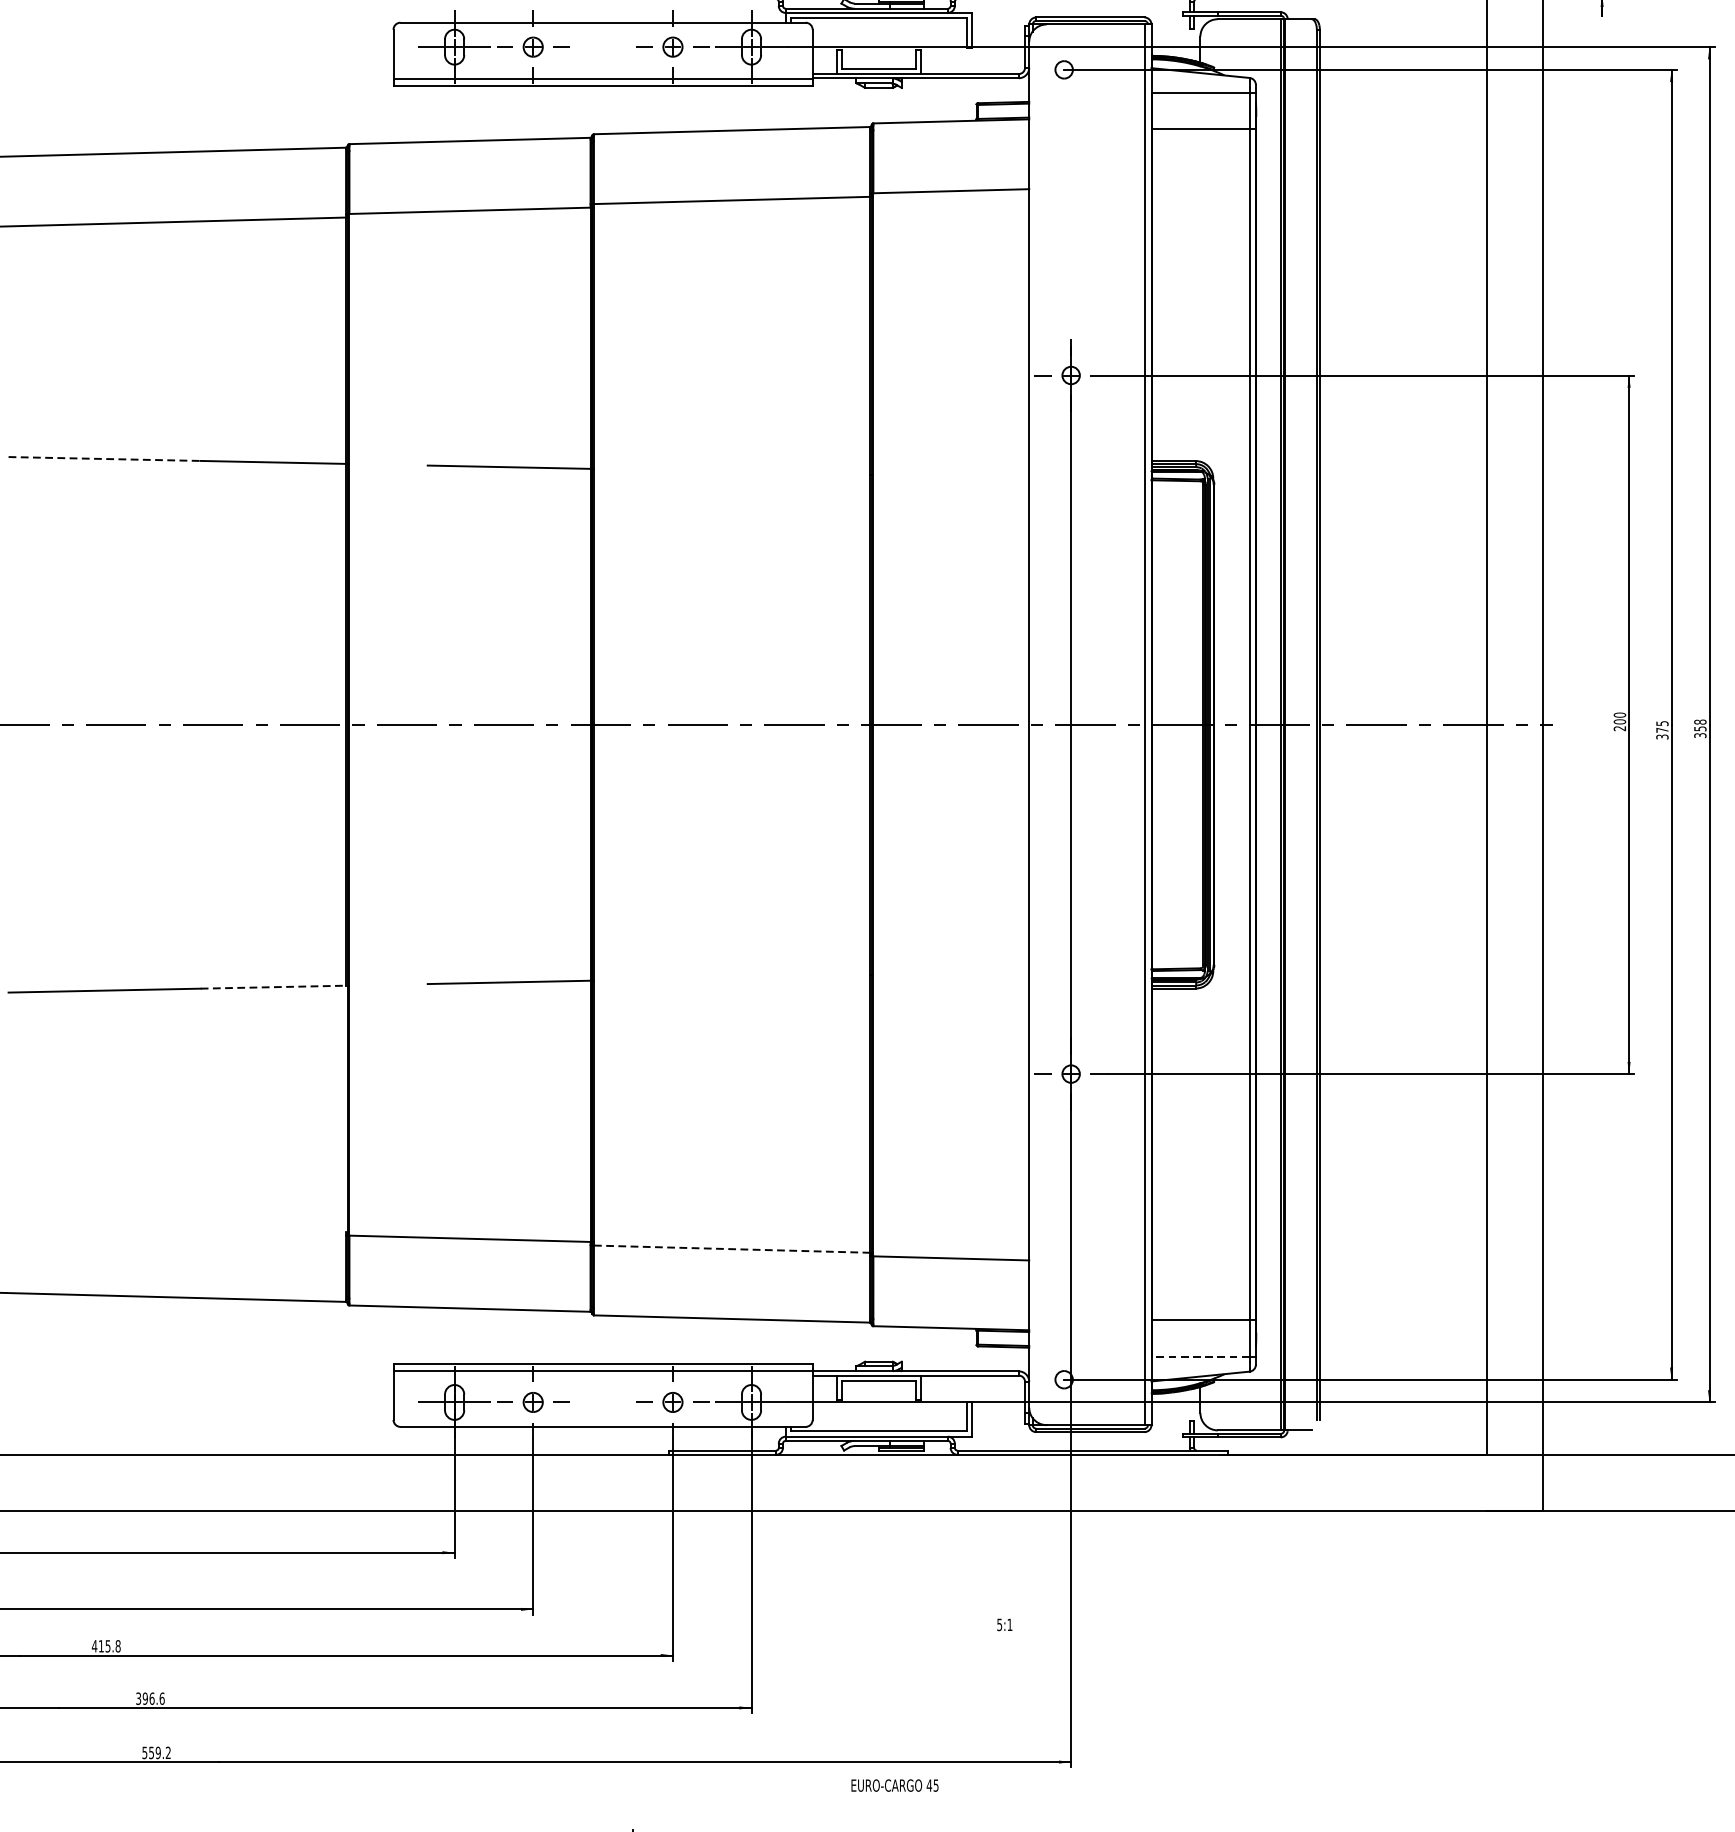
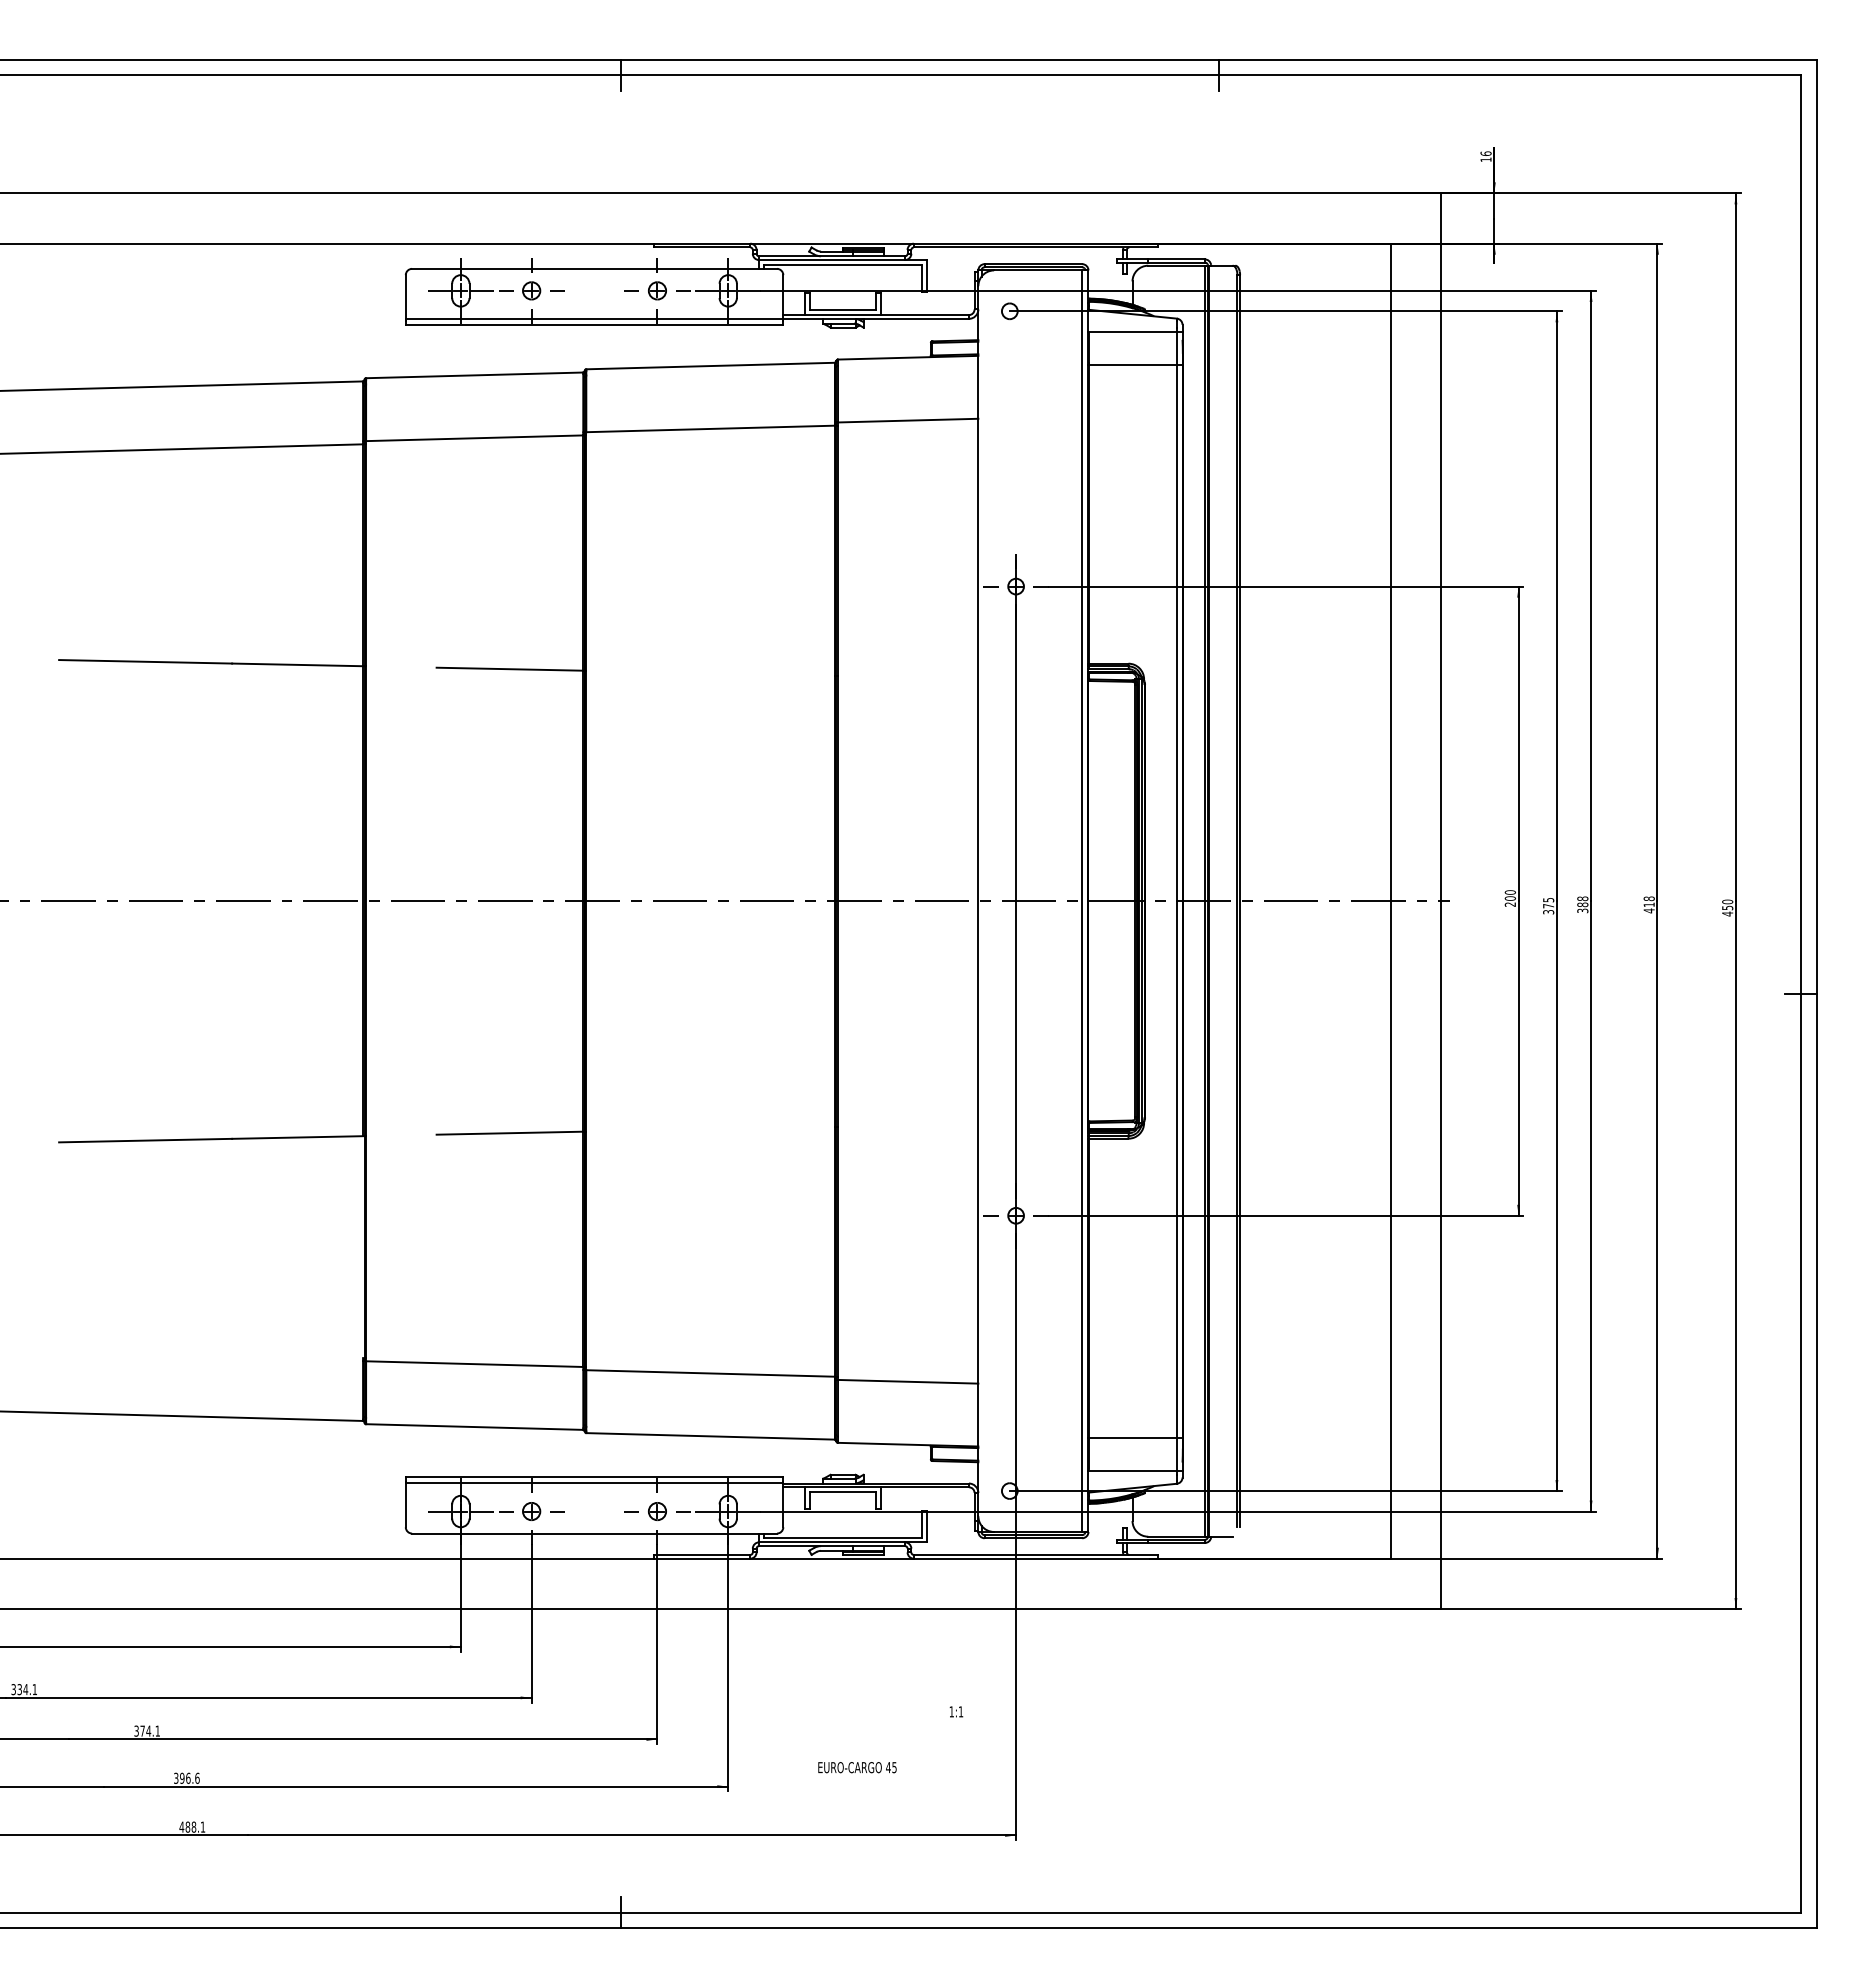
line: (104, 458) -> (145, 661), dashed -> solid
text: (1700, 728) -> (1582, 904), 358 -> 388
line: (274, 987) -> (298, 1137), dashed -> solid
line: (732, 1249) -> (711, 1373), dashed -> solid
line: (1200, 1356) -> (1132, 1470), dashed -> solid
text: (999, 1624) -> (951, 1711), 5:1 -> 1:1
text: (106, 1645) -> (147, 1730), 415.8 -> 374.1
text: (155, 1752) -> (191, 1826), 559.2 -> 488.1
text: (895, 1785) -> (857, 1767), moved

